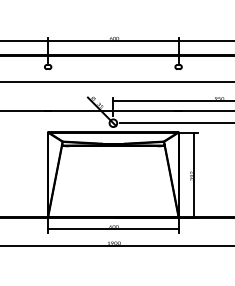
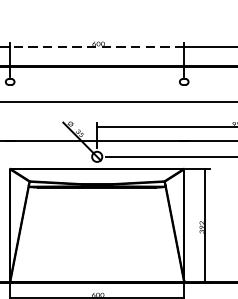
line: (112, 40) -> (96, 46), solid -> dashed

